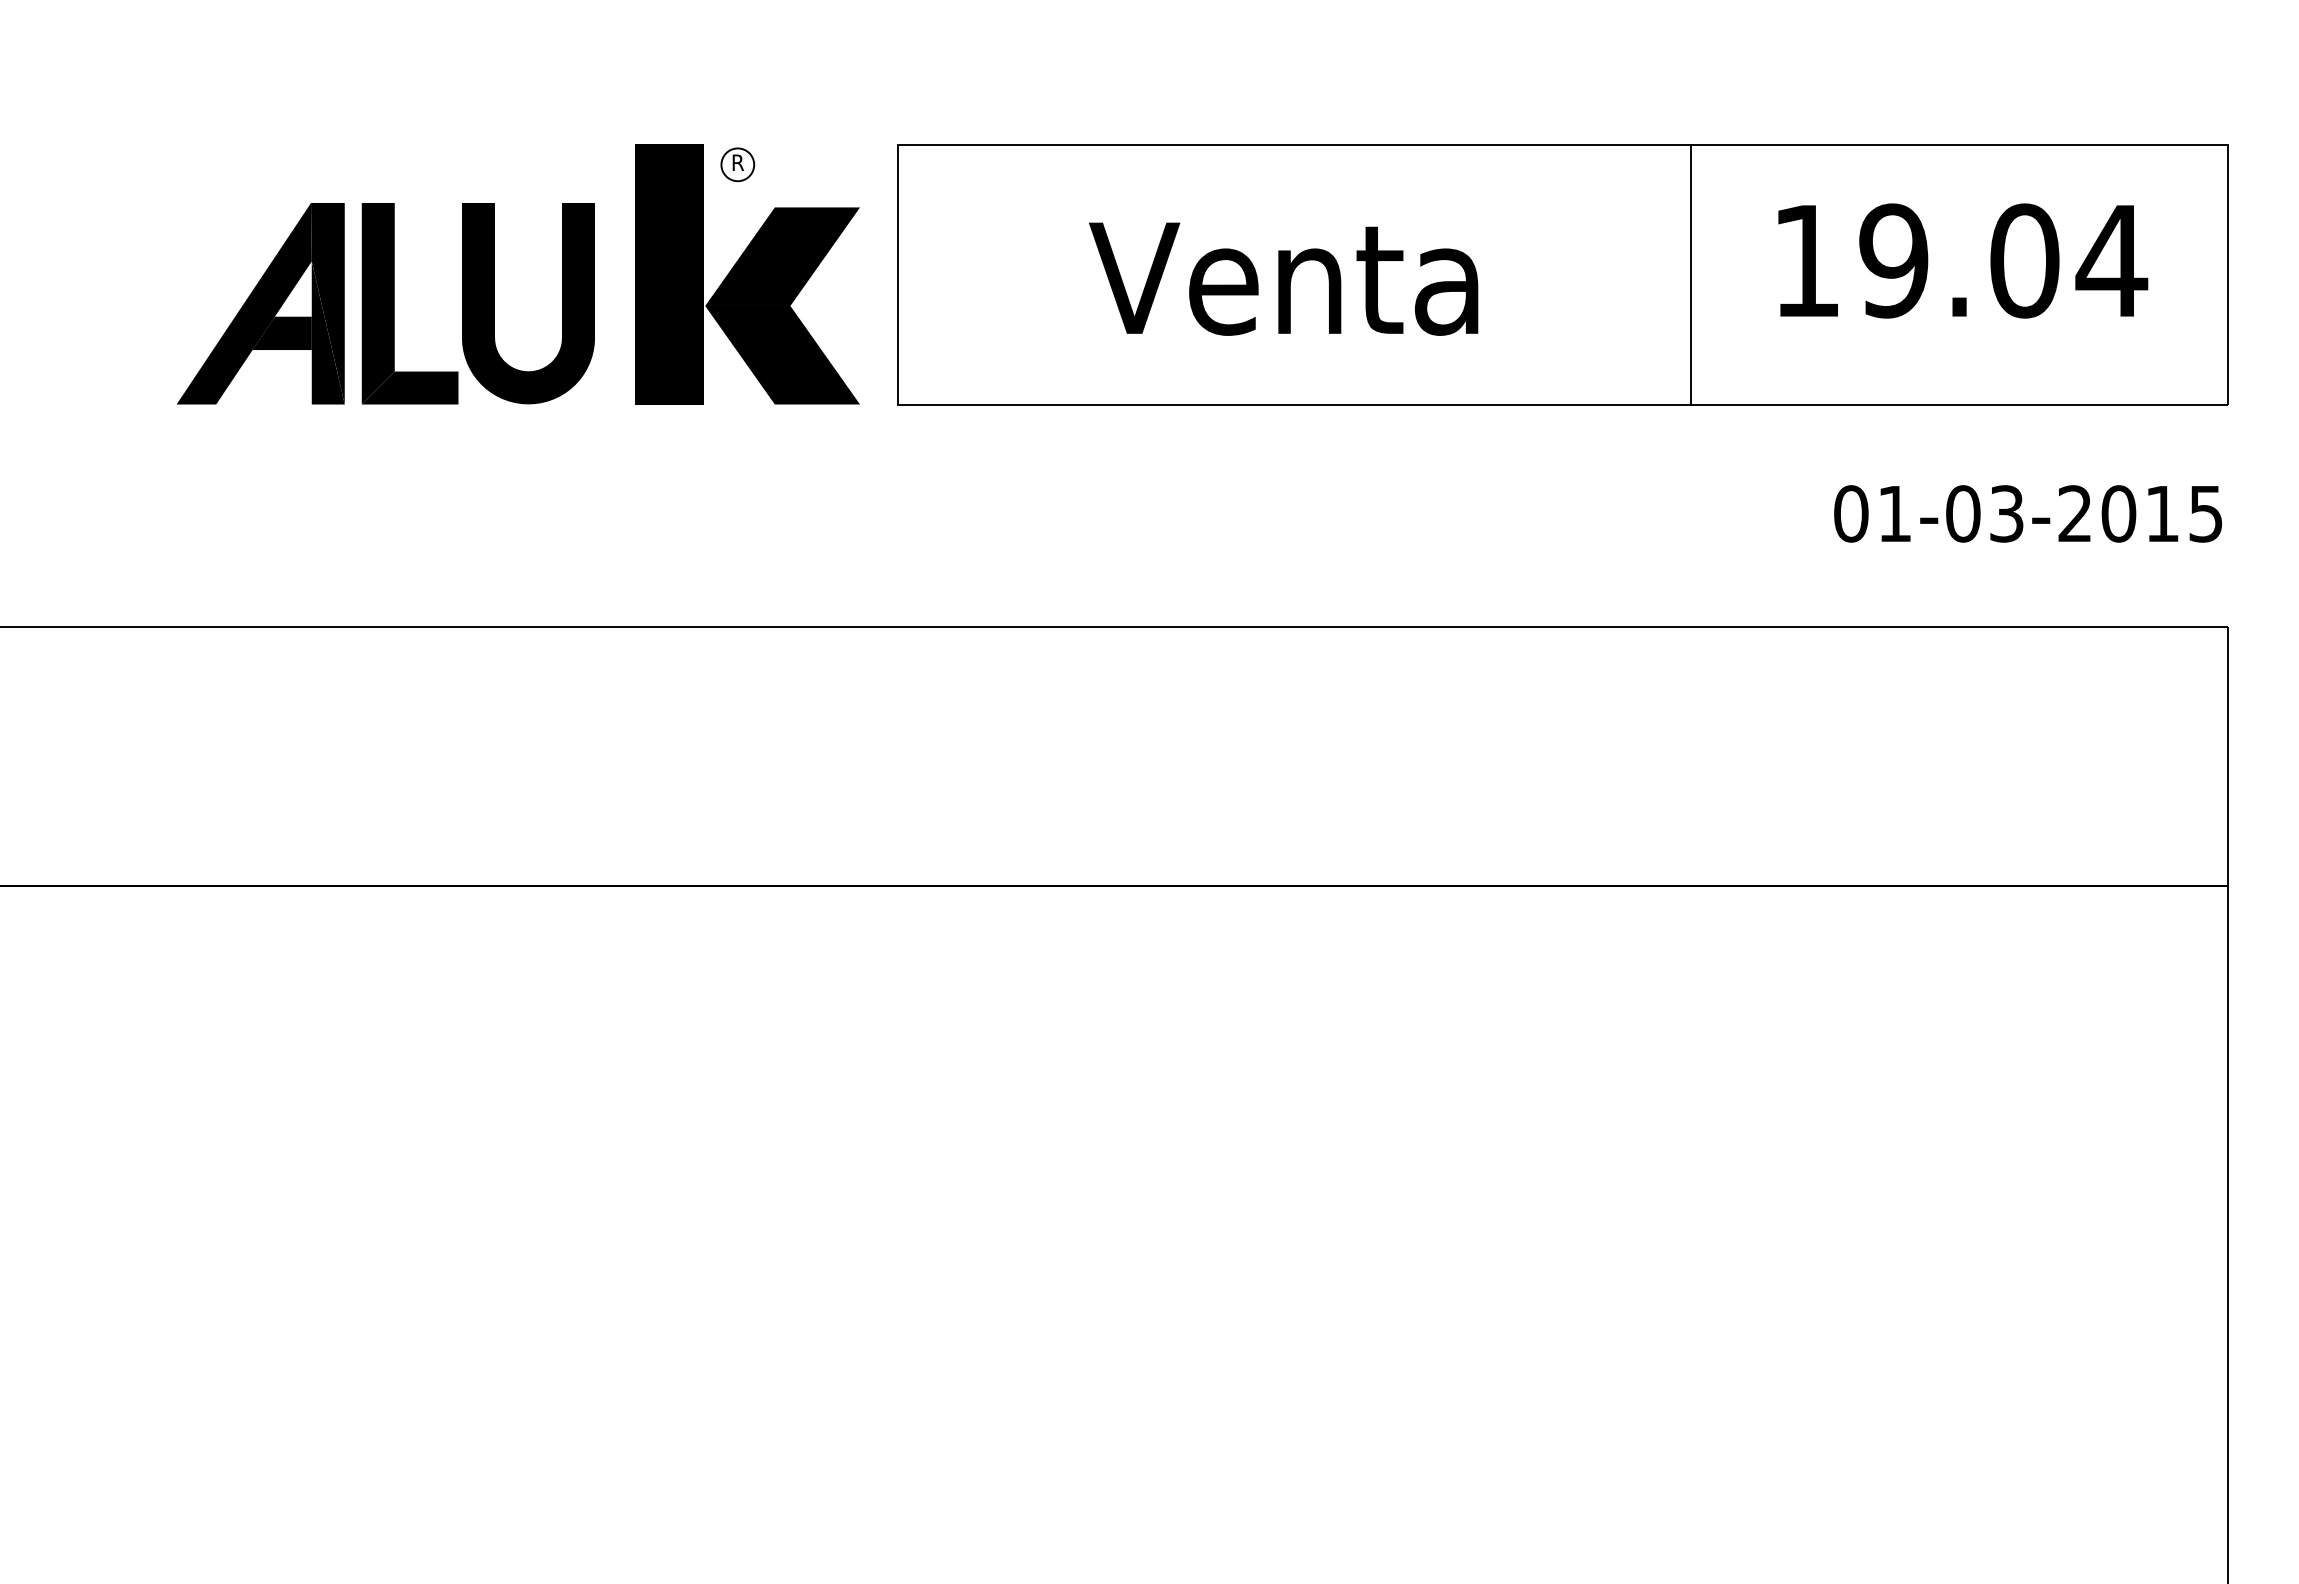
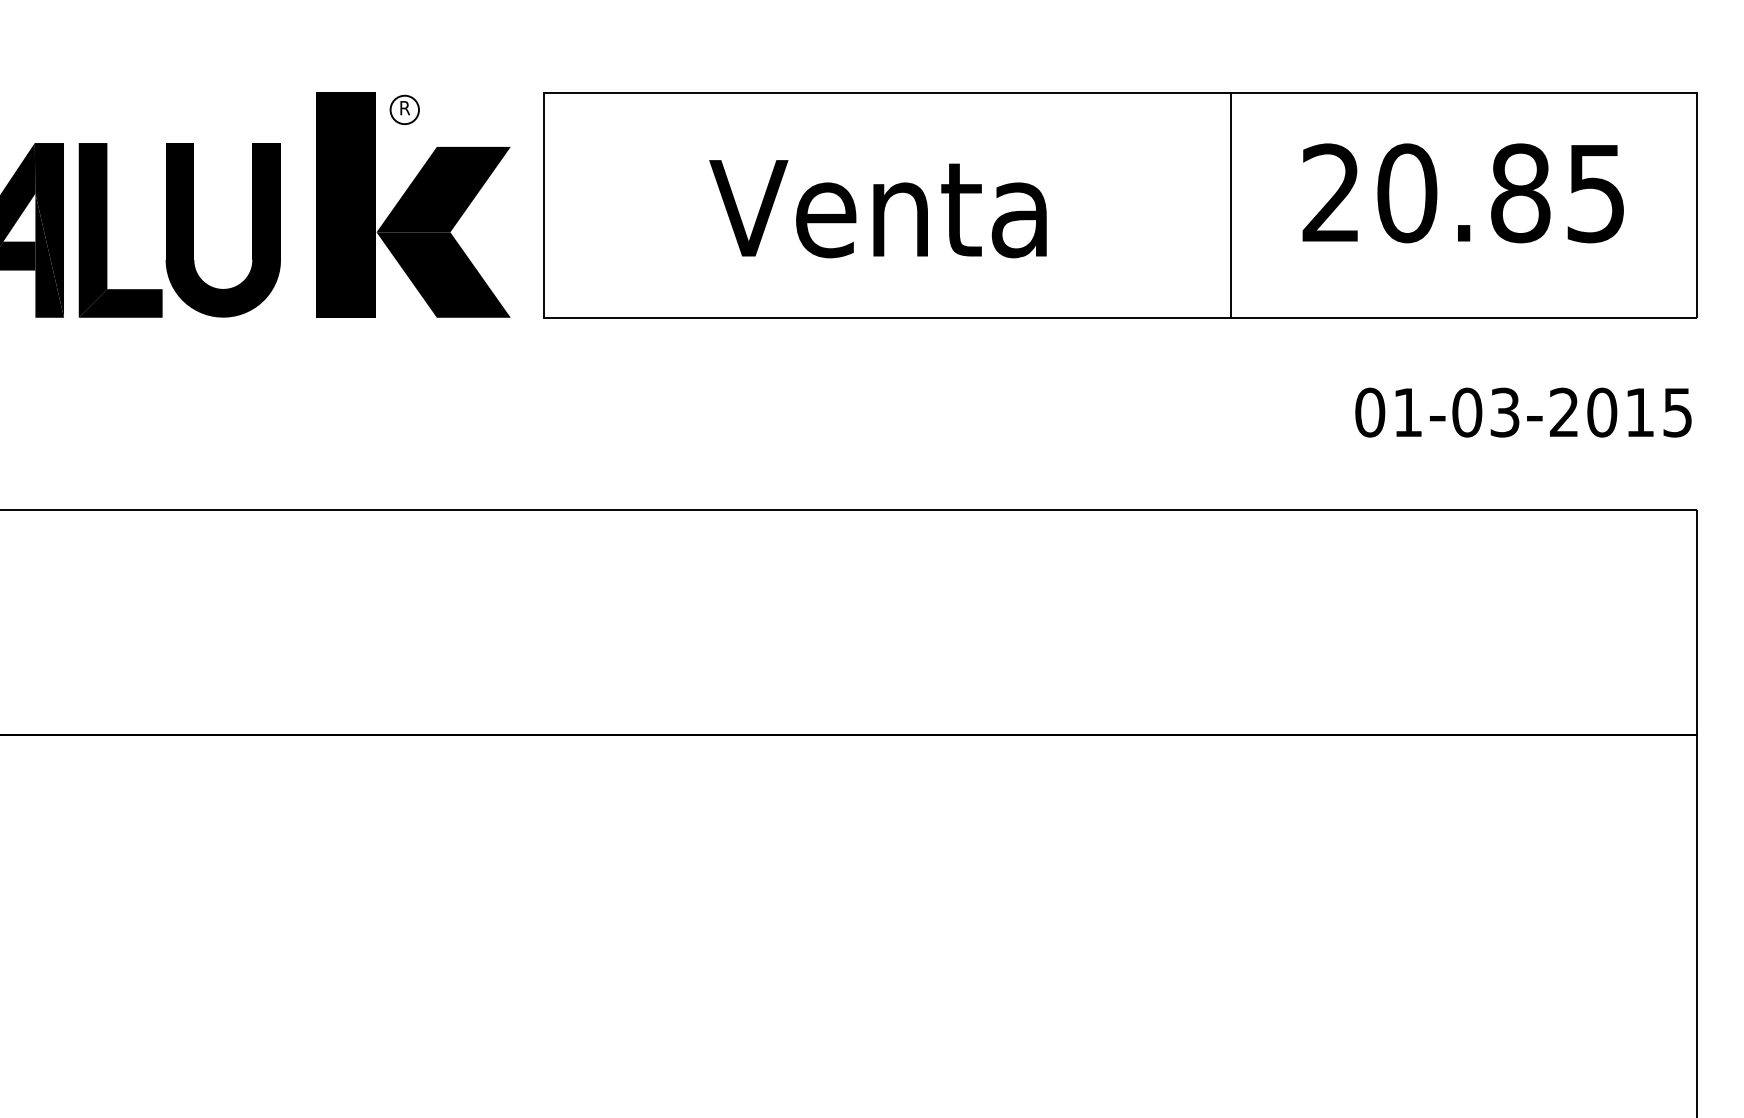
text: (1960, 260) -> (1464, 192), 19.04 -> 20.85

